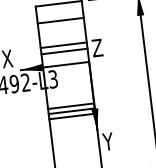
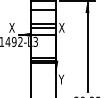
text: (96, 47) -> (61, 27), Z -> X

